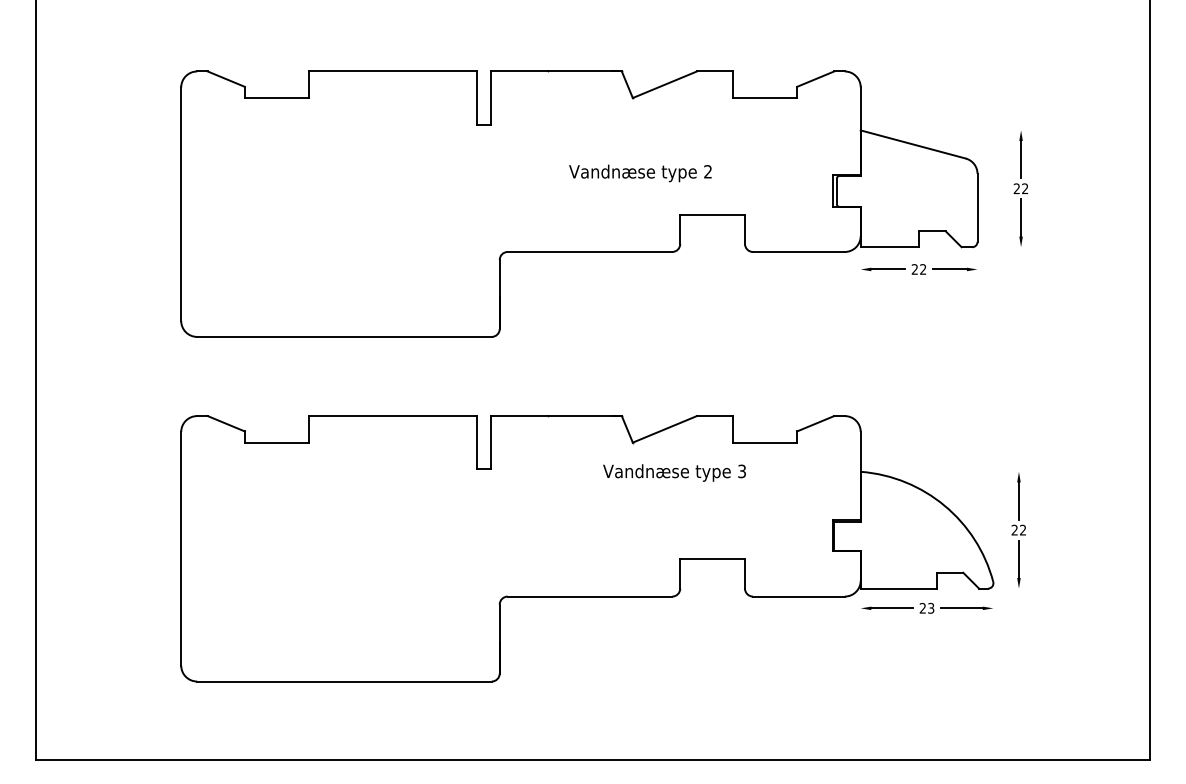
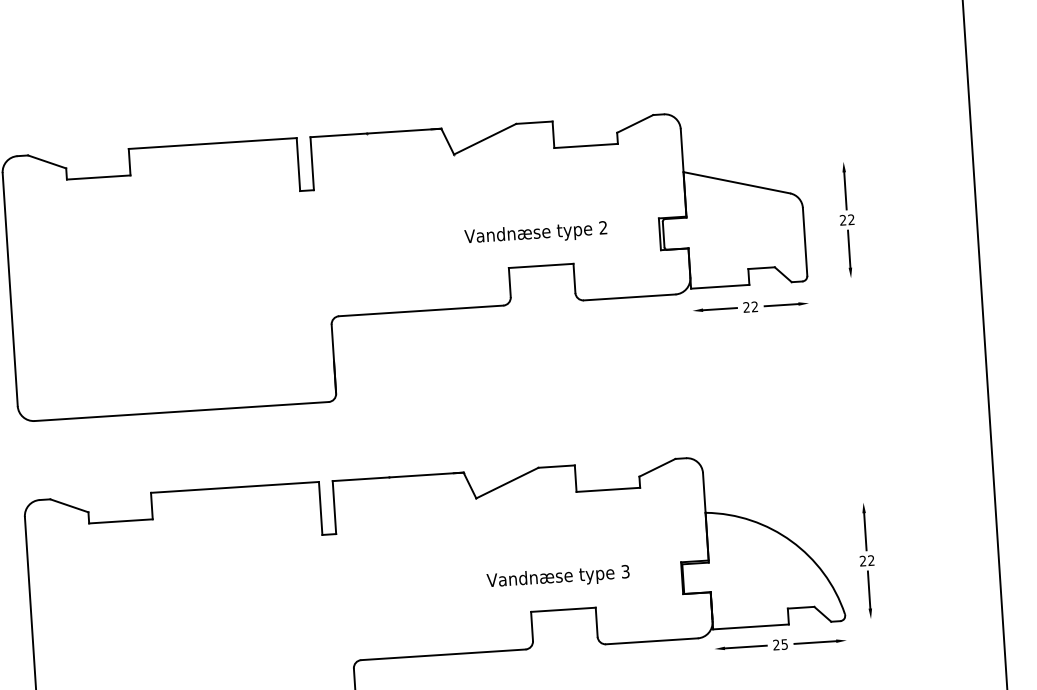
text: (640, 173) -> (535, 233), moved
text: (674, 472) -> (558, 577), moved
text: (931, 607) -> (784, 643), 23 -> 25

